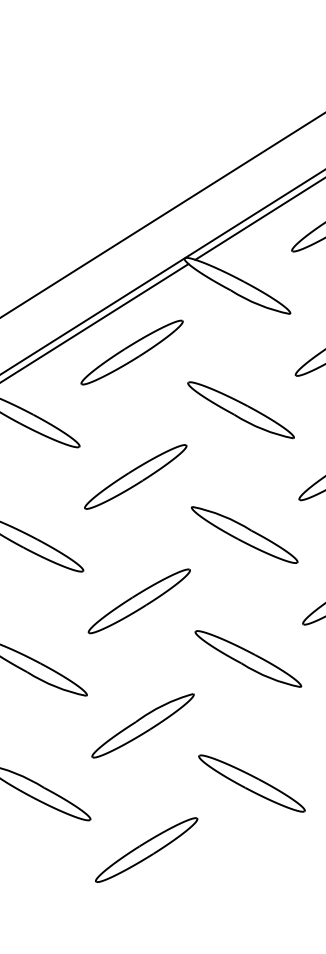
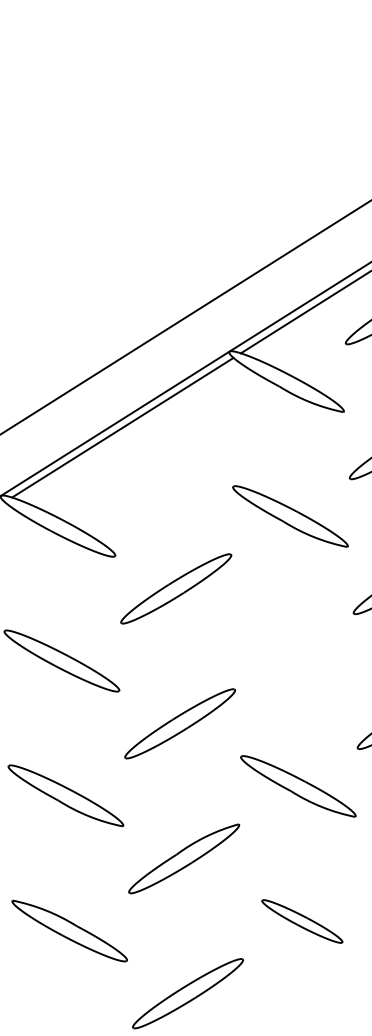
part: (132, 352) -> (172, 453), removed
part: (244, 534) -> (294, 651), removed
part: (252, 783) -> (302, 921), size x0.7

